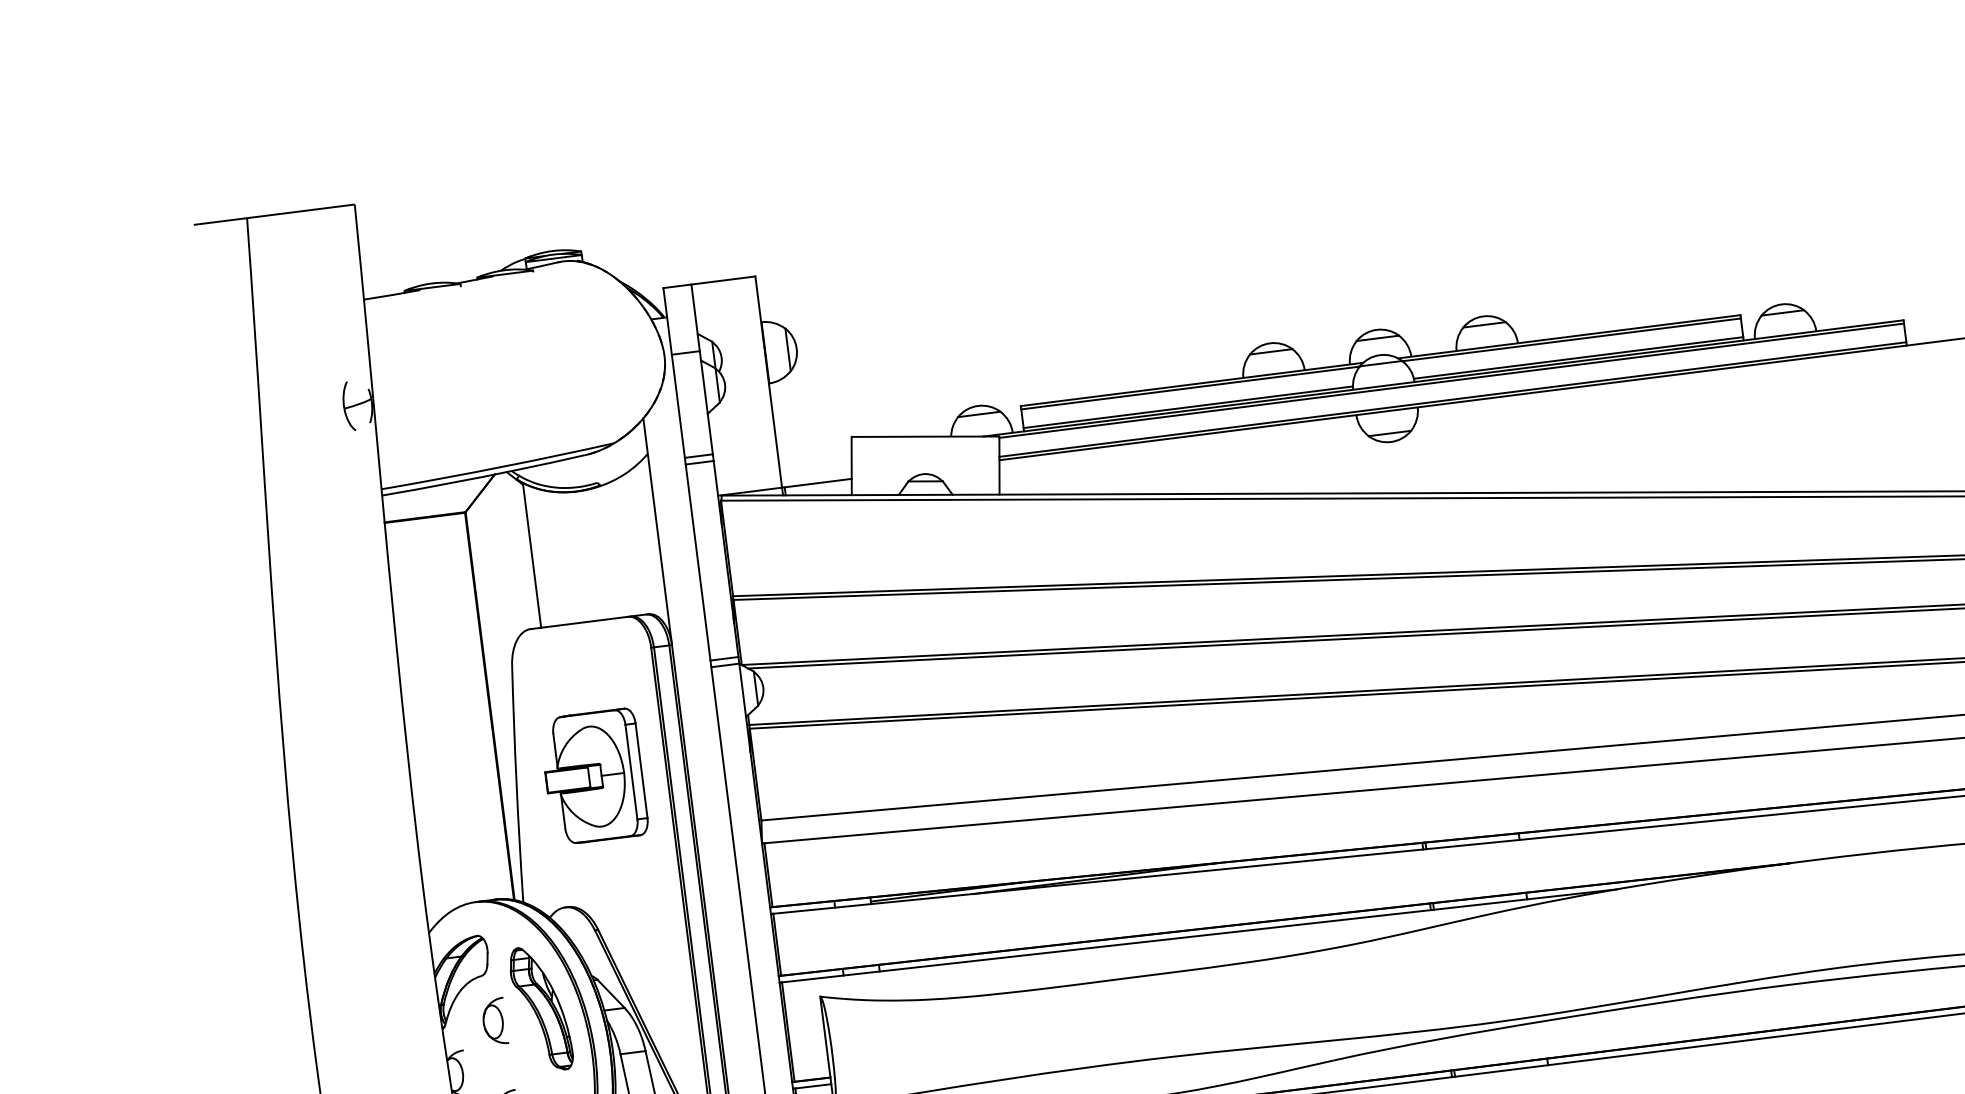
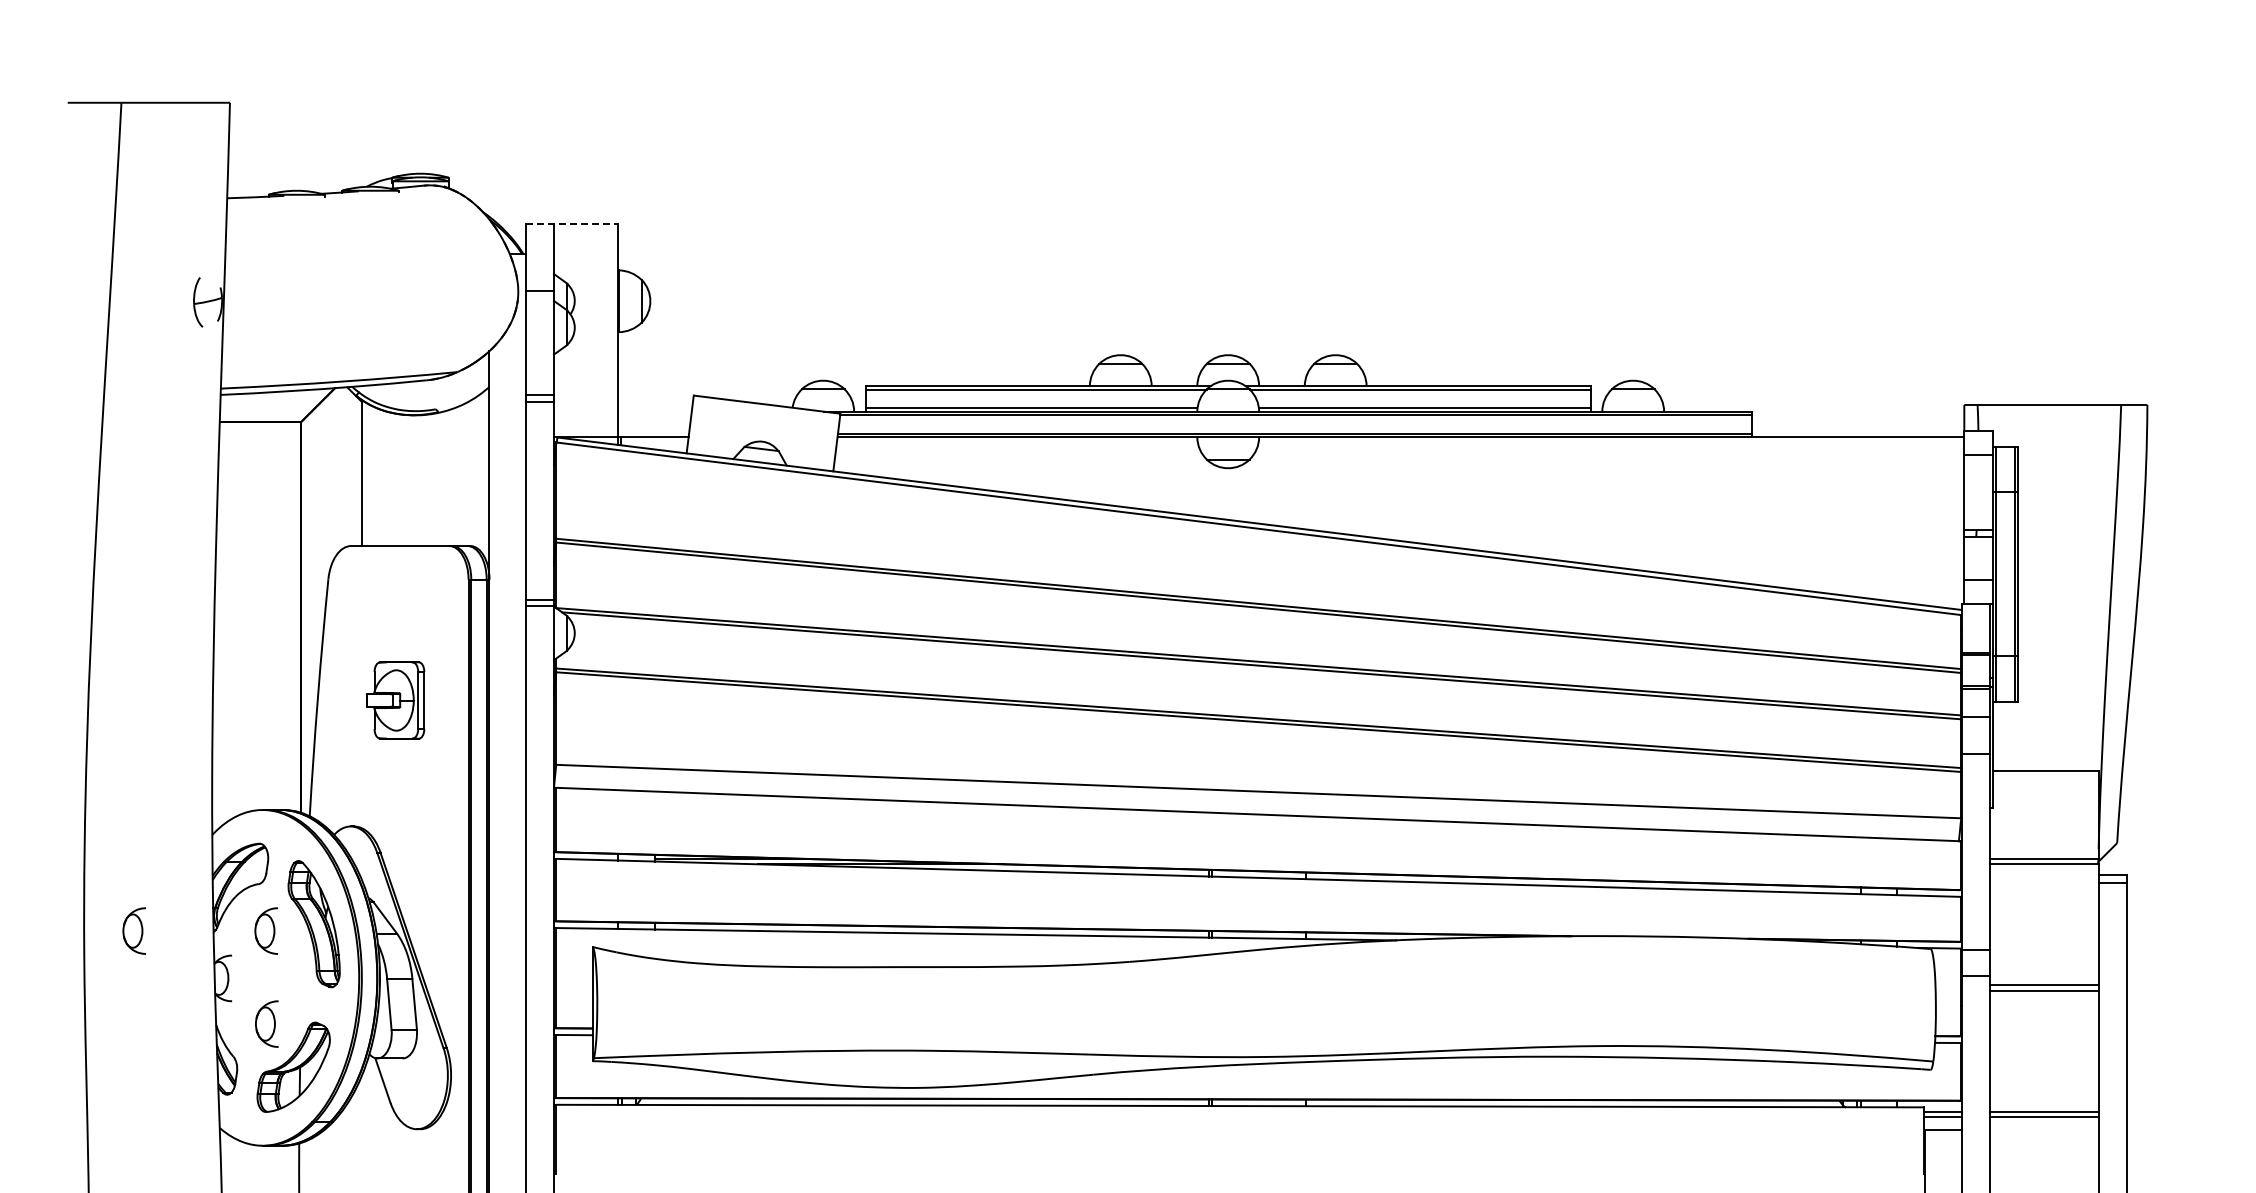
line: (709, 282) -> (572, 224), solid -> dashed
part: (593, 776) -> (395, 700), size x0.6
part: (362, 1037) -> (133, 930), added

